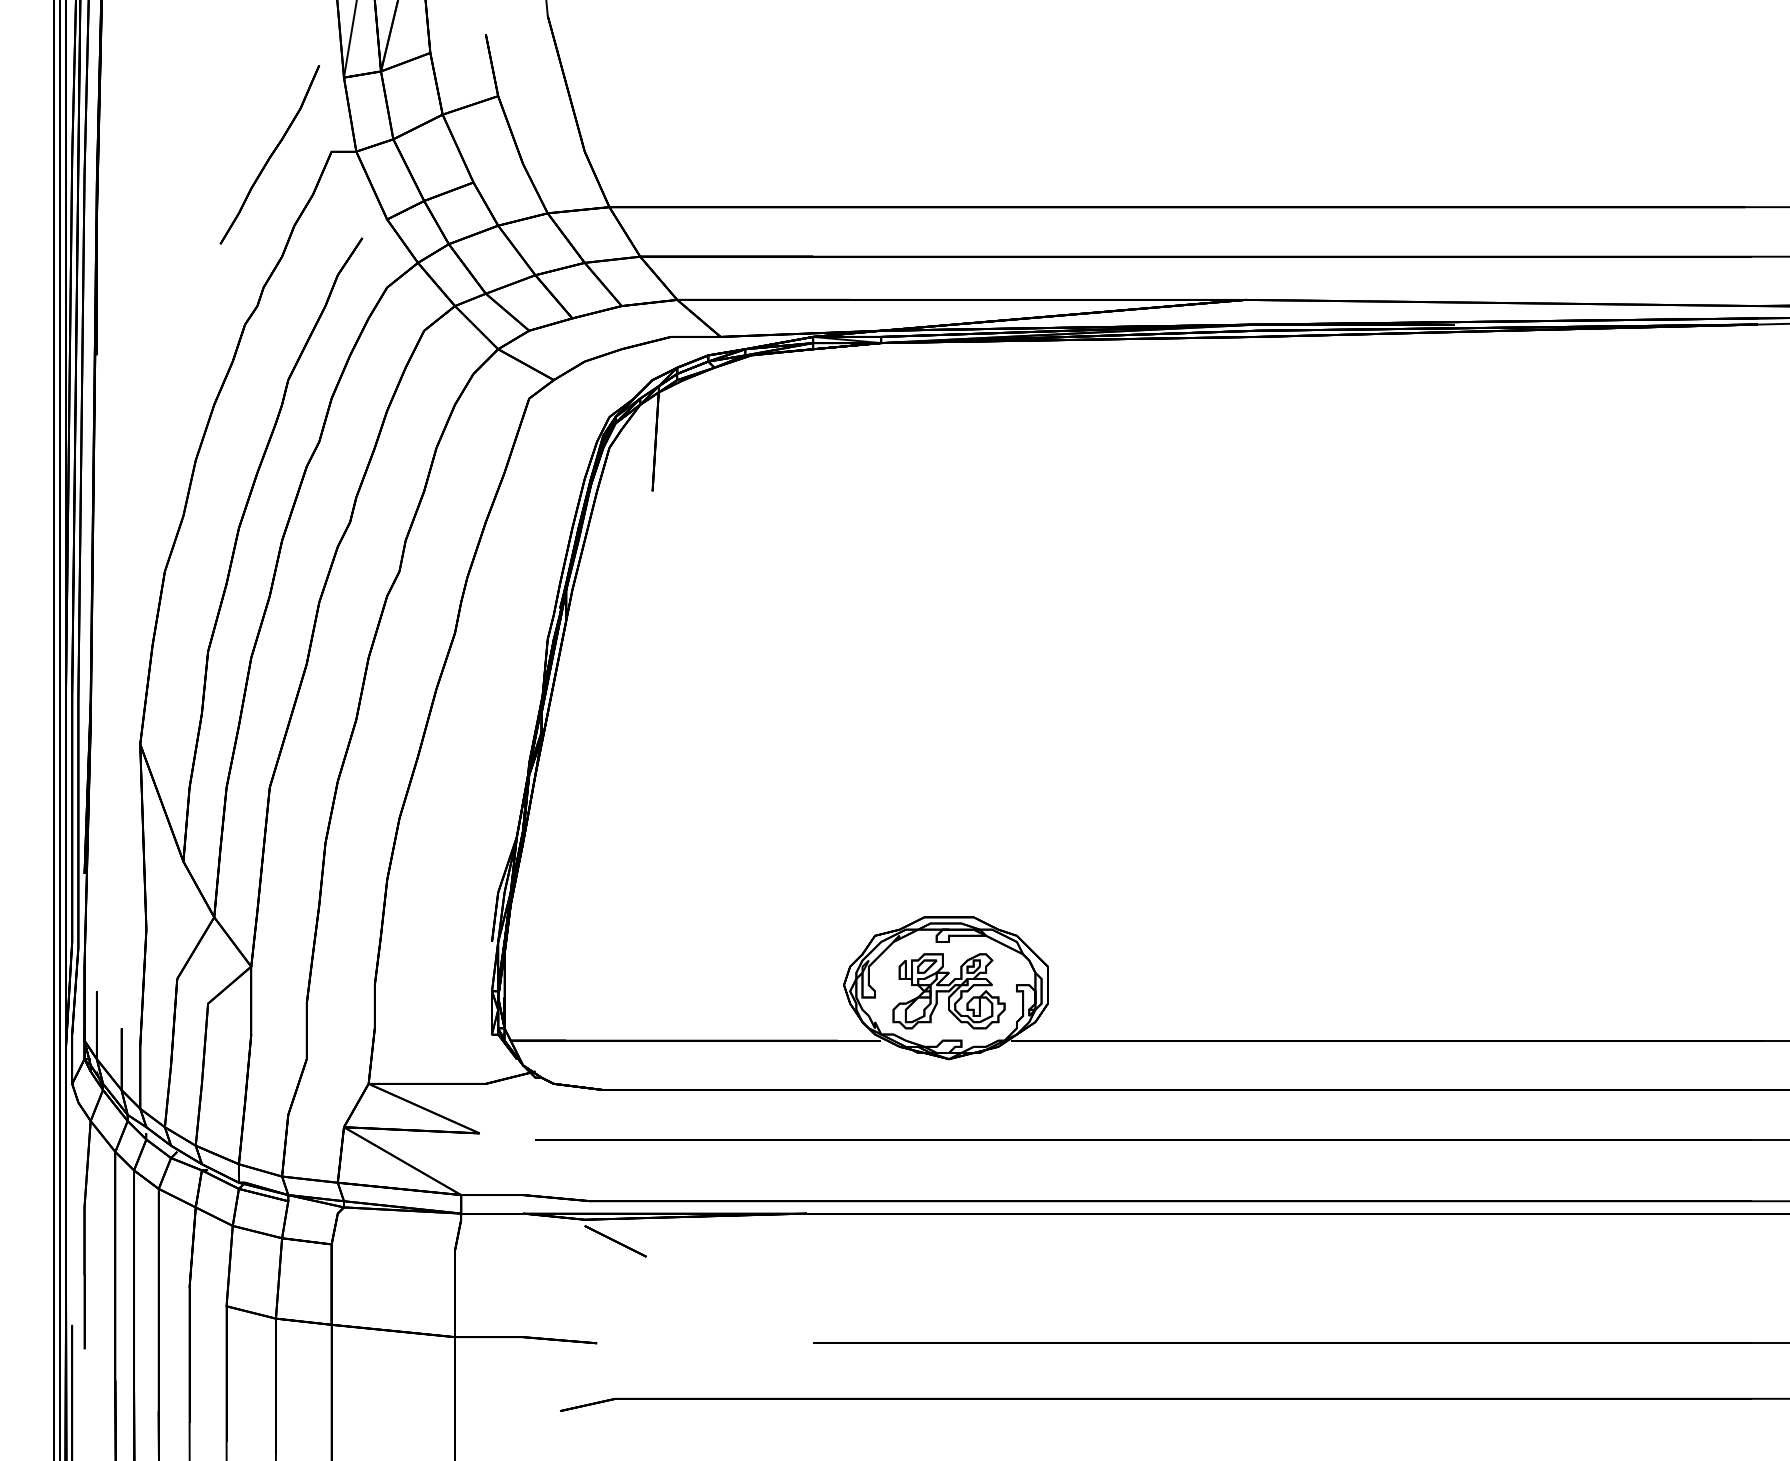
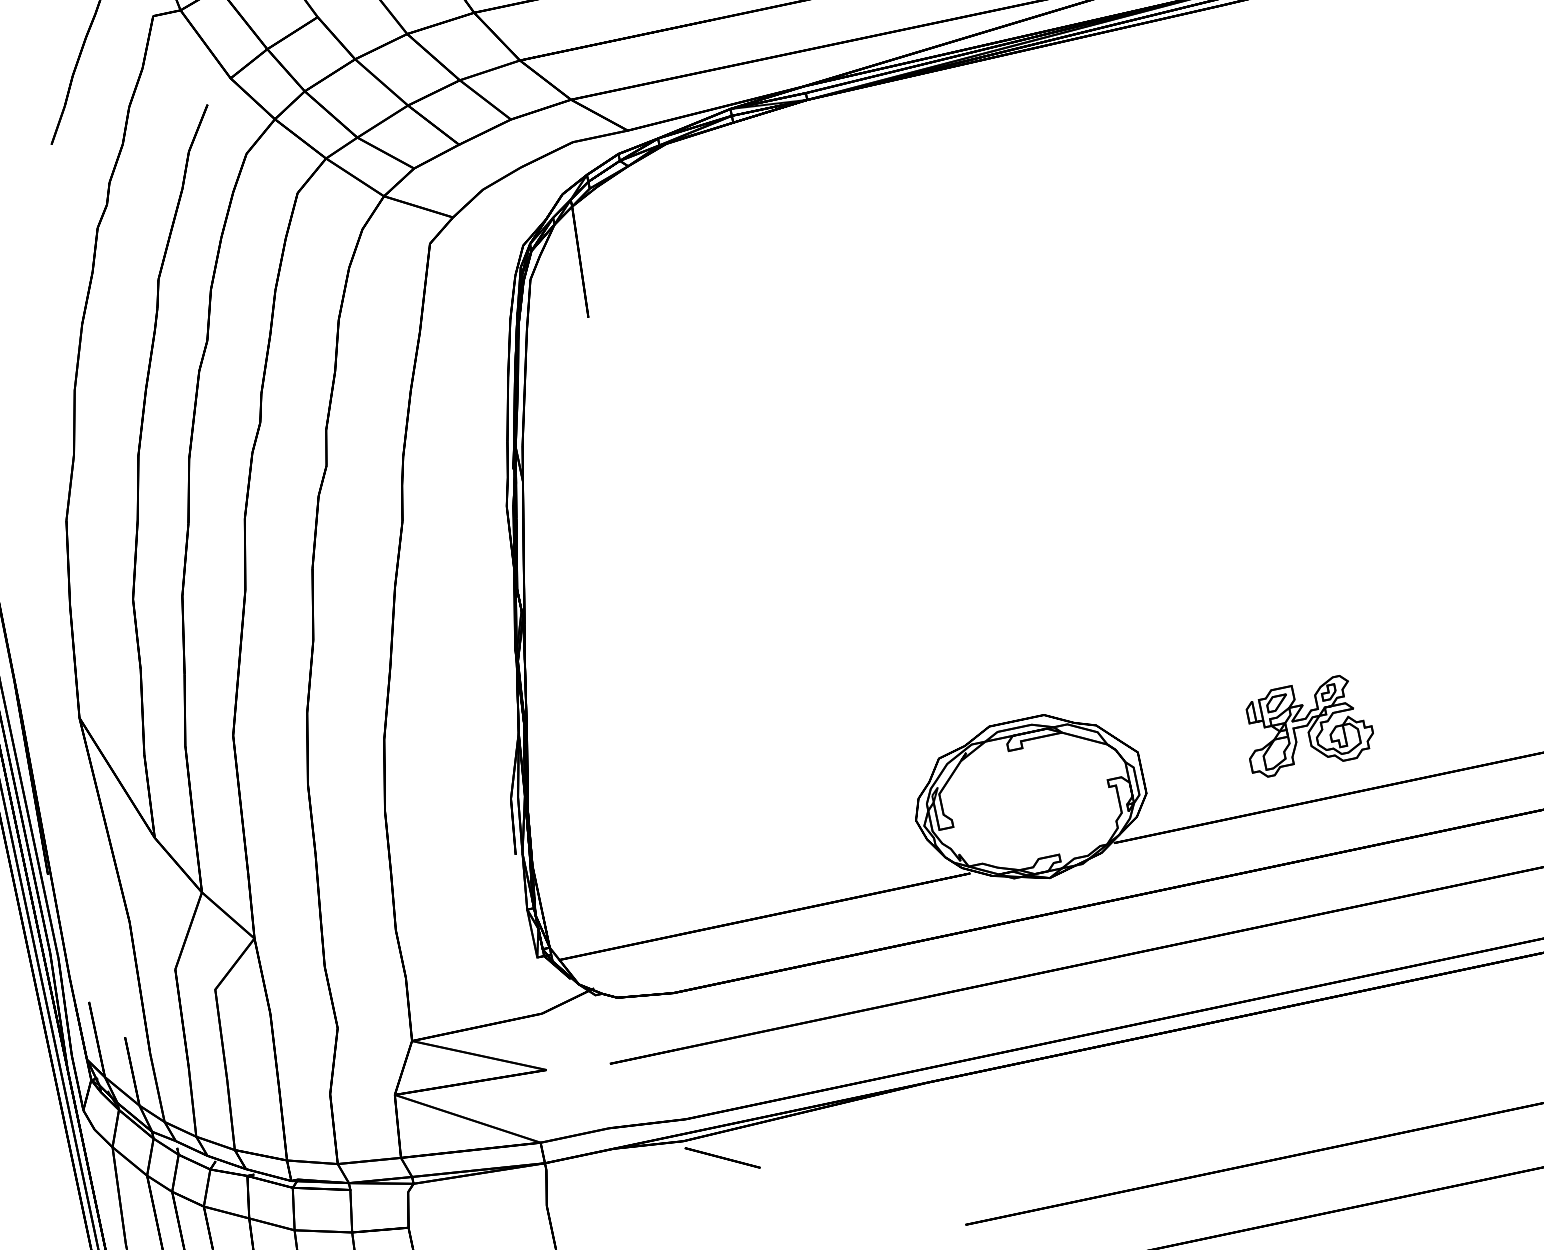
part: (948, 991) -> (1306, 725), moved

